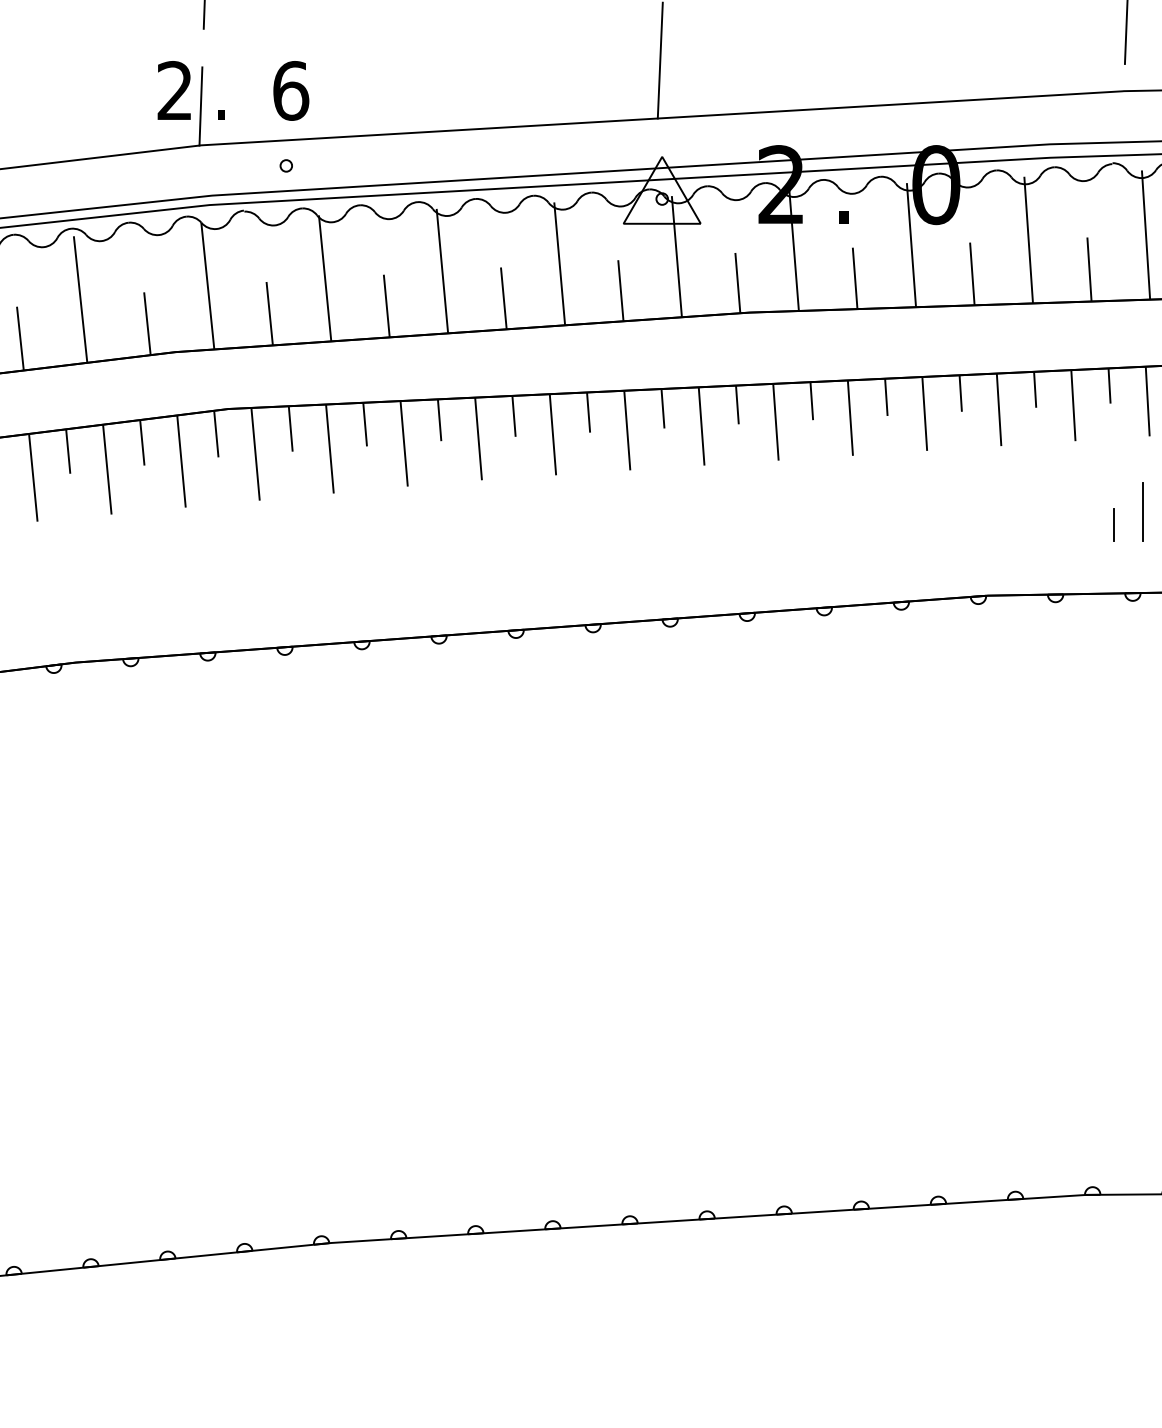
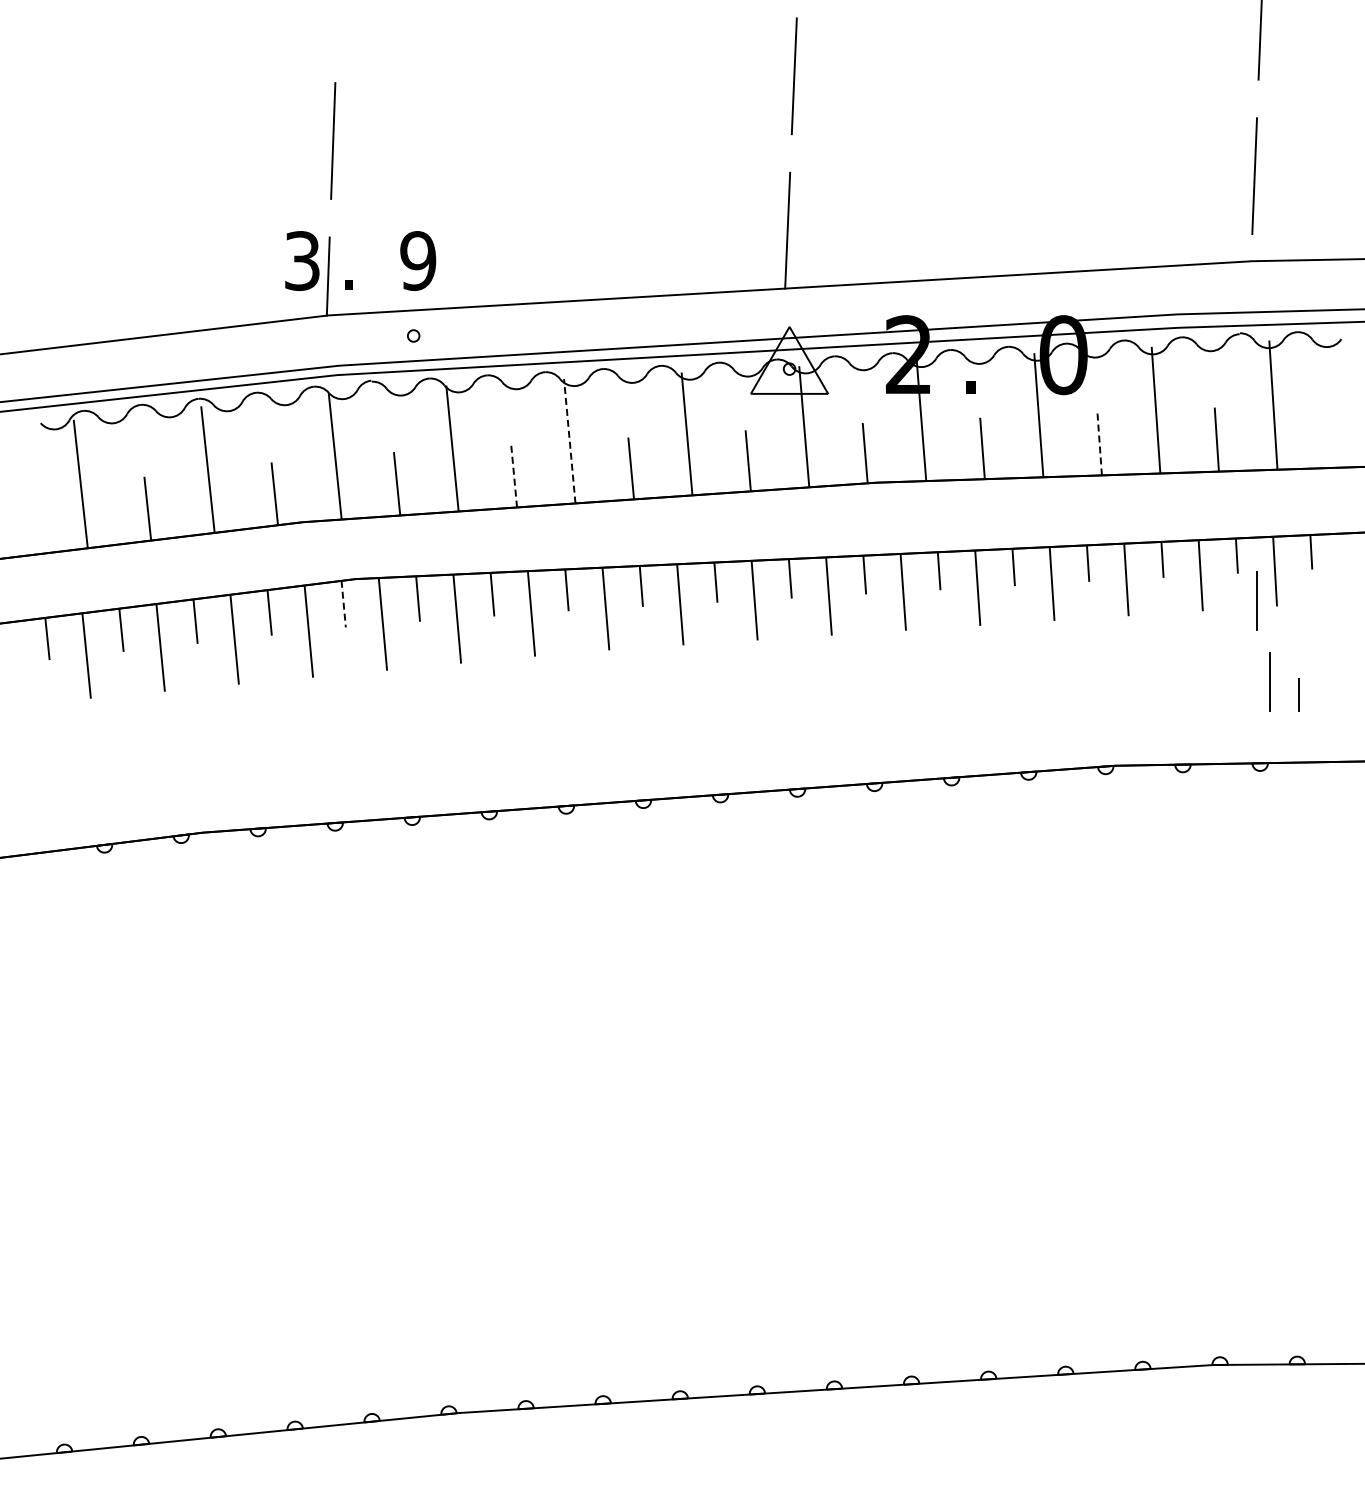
text: (175, 91) -> (302, 261), 2 -> 3
text: (291, 91) -> (418, 261), 6 -> 9
line: (442, 271) -> (569, 441), solid -> dashed
line: (972, 273) -> (1099, 443), solid -> dashed
line: (387, 306) -> (514, 476), solid -> dashed
line: (1129, 430) -> (1256, 600), added
line: (216, 434) -> (343, 604), solid -> dashed
line: (1113, 524) -> (1240, 694), removed

